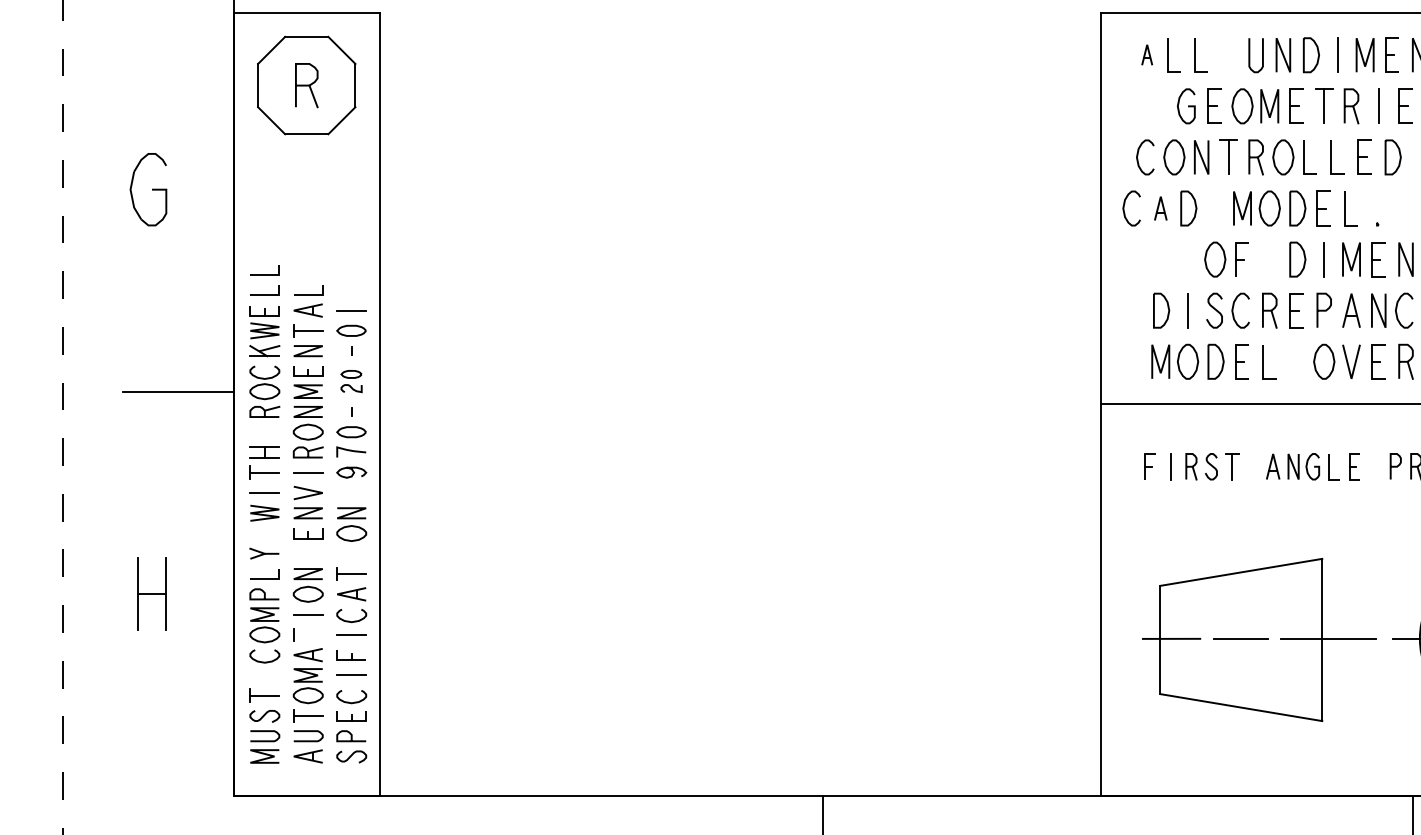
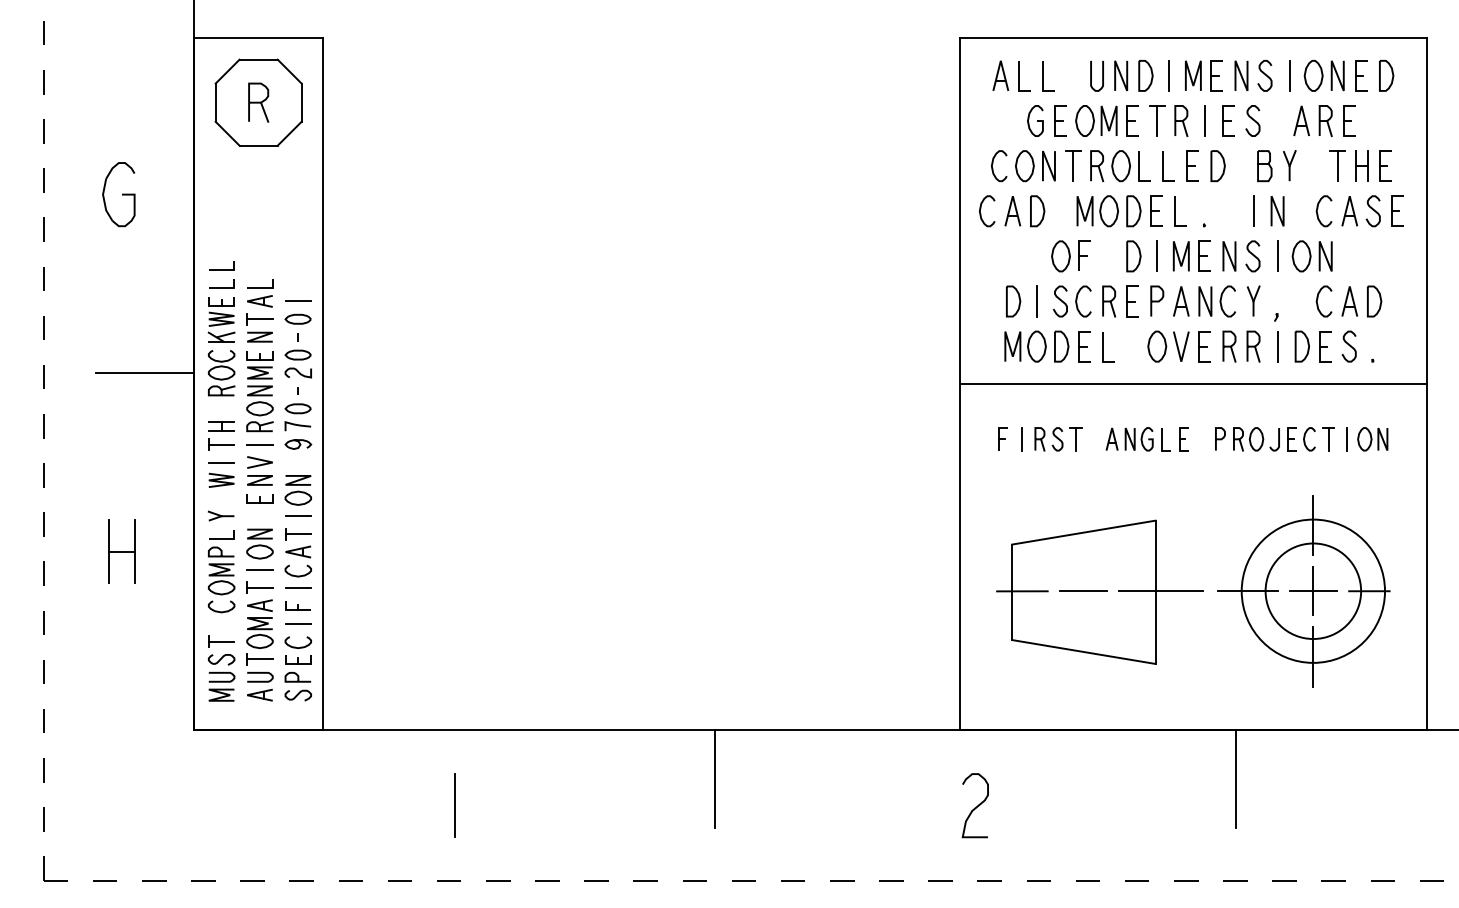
part: (1146, 54) -> (1000, 75), size x1.67
part: (1160, 208) -> (1012, 211), size x1.43
part: (350, 380) -> (297, 363), size x1.43
line: (351, 554) -> (298, 516), added
line: (307, 634) -> (259, 587), added

